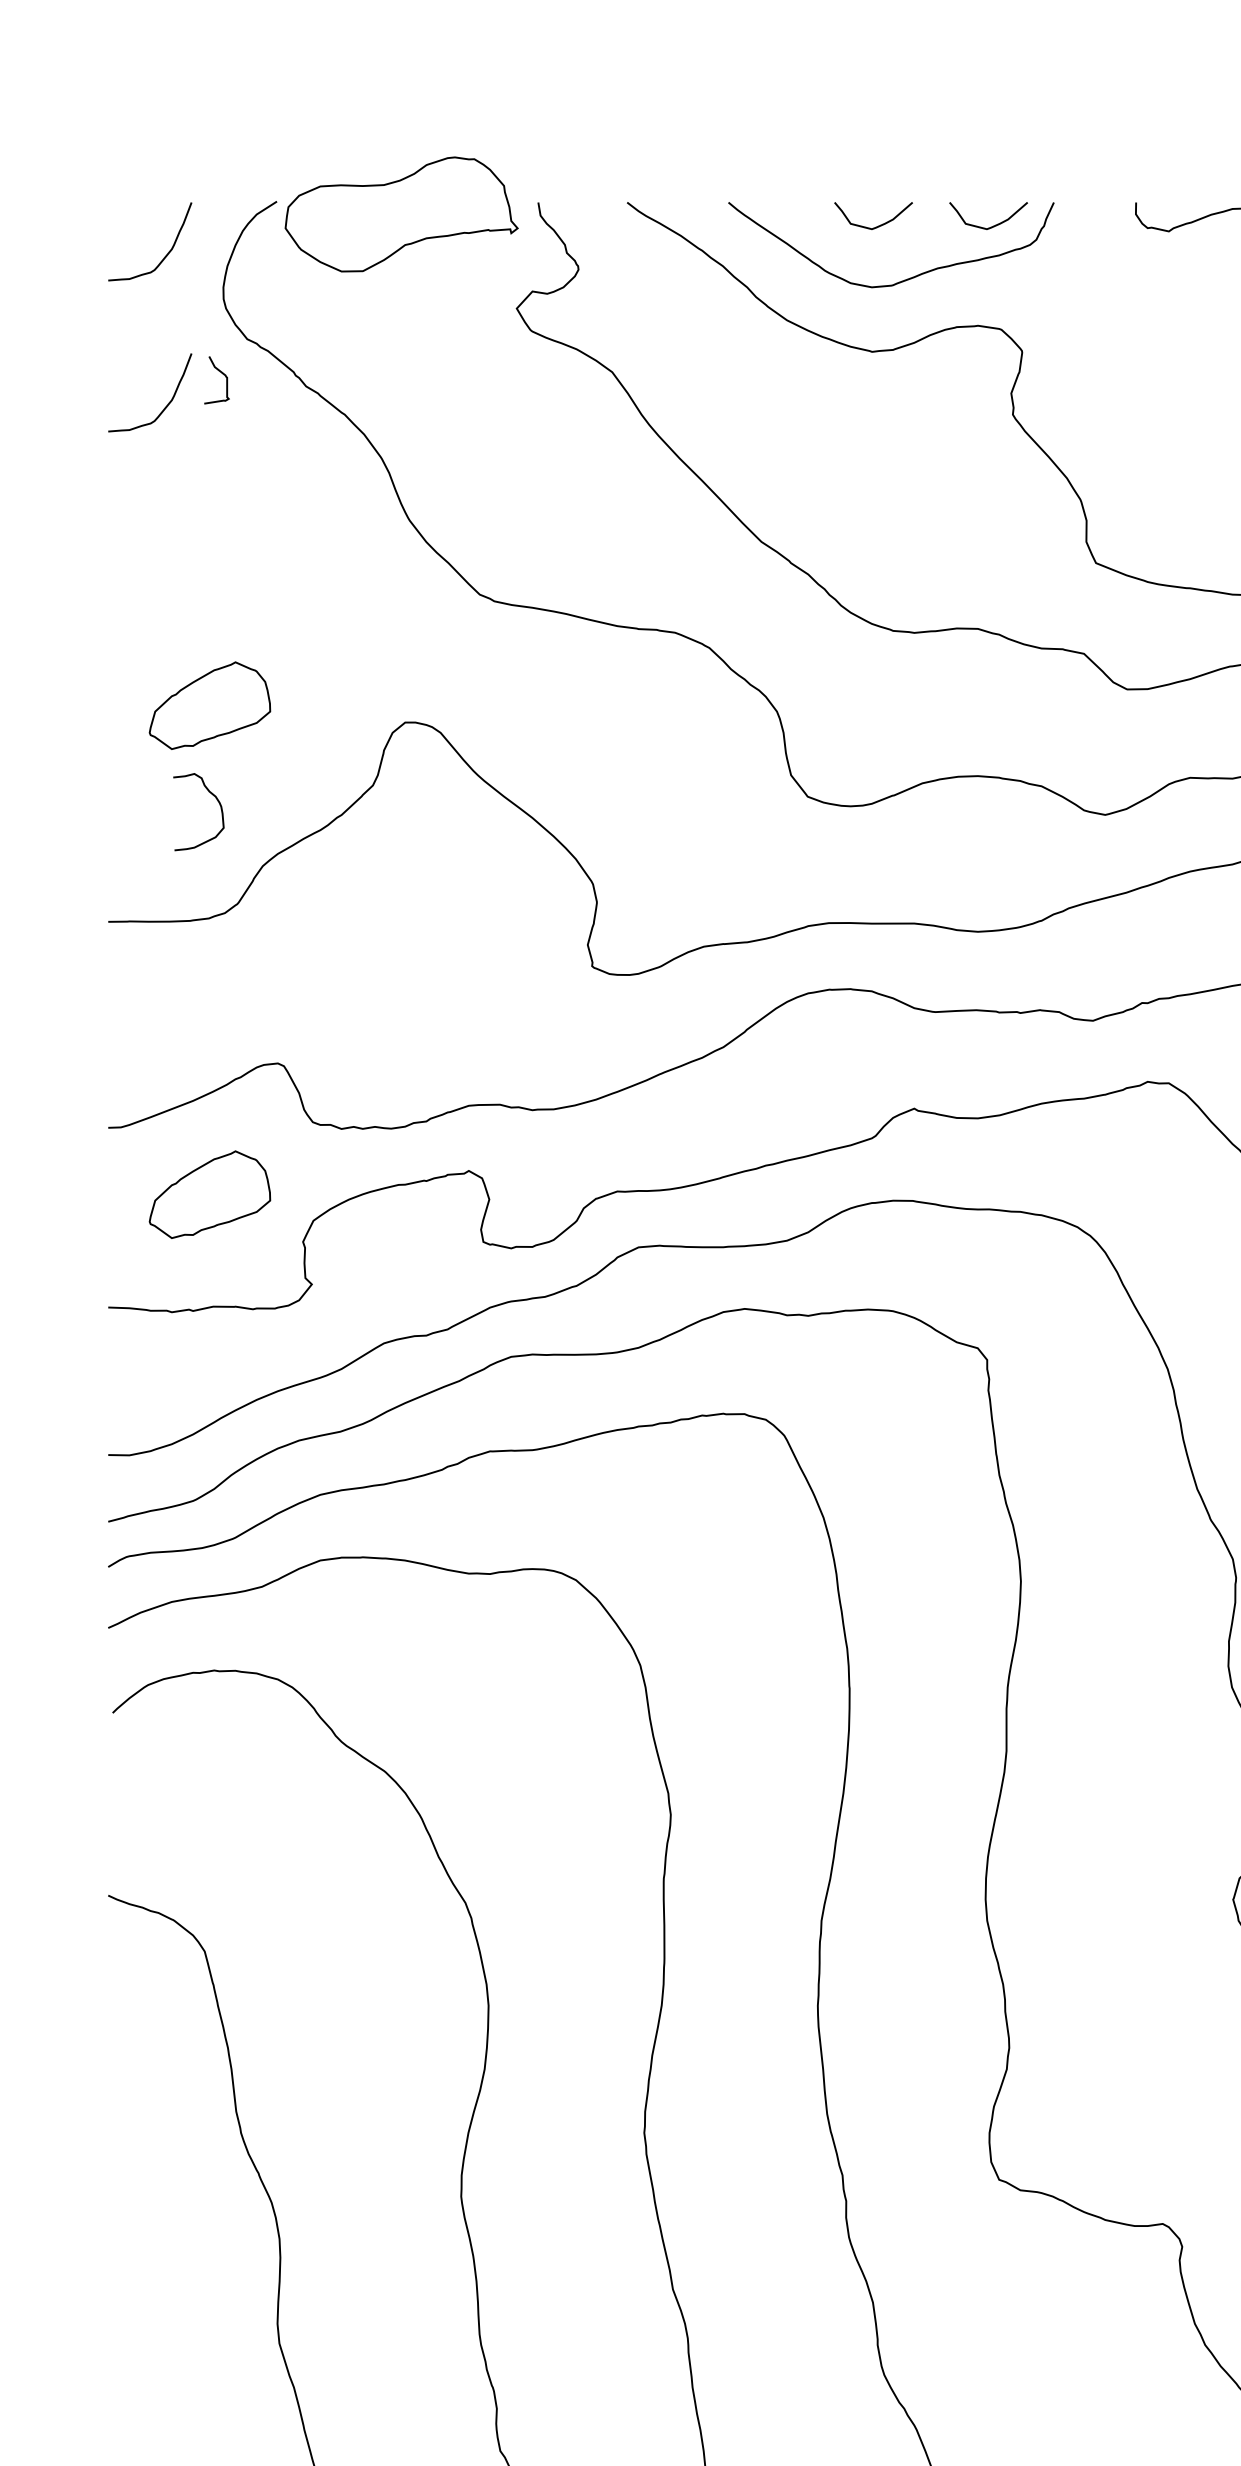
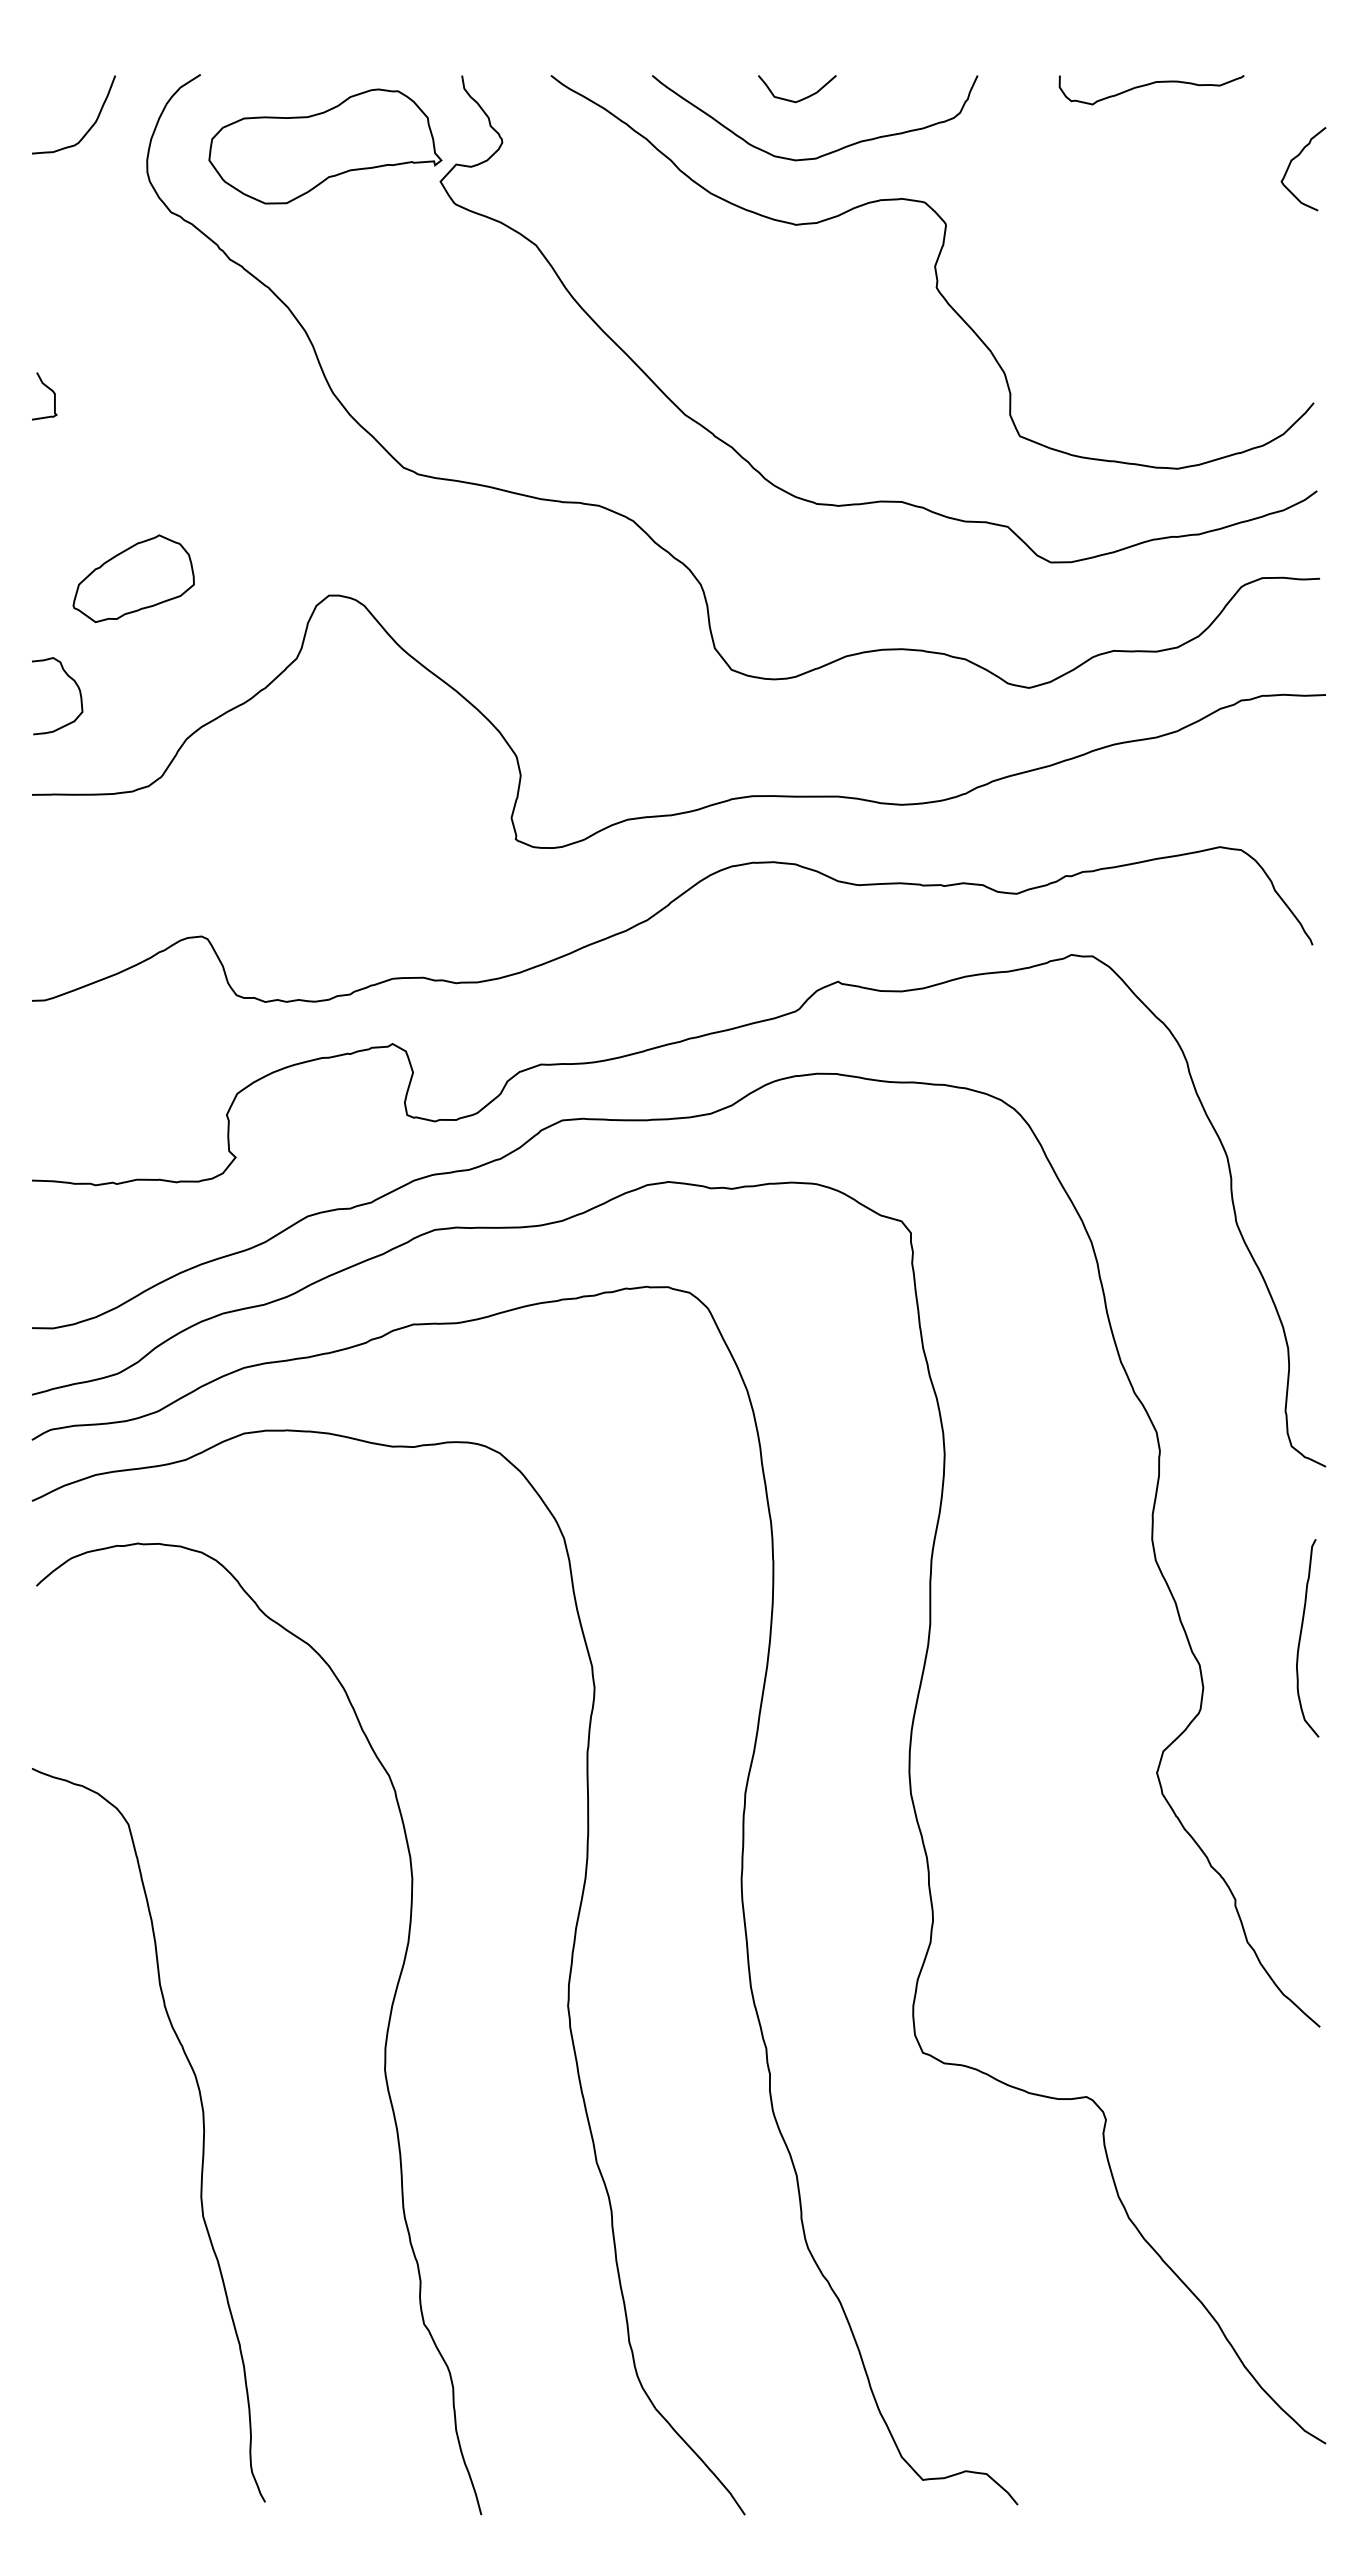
part: (401, 214) -> (325, 146), moved
curve: (990, 226) -> (914, 99), removed
curve: (222, 374) -> (50, 390), moved
curve: (167, 403) -> (91, 276), removed
curve: (216, 800) -> (75, 684), moved
part: (209, 1194) -> (133, 1067), removed

